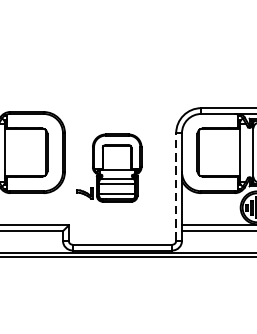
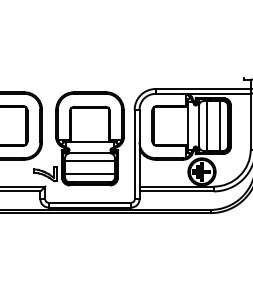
part: (108, 167) -> (78, 138), size x1.67
line: (175, 186) -> (134, 154), dashed -> solid

